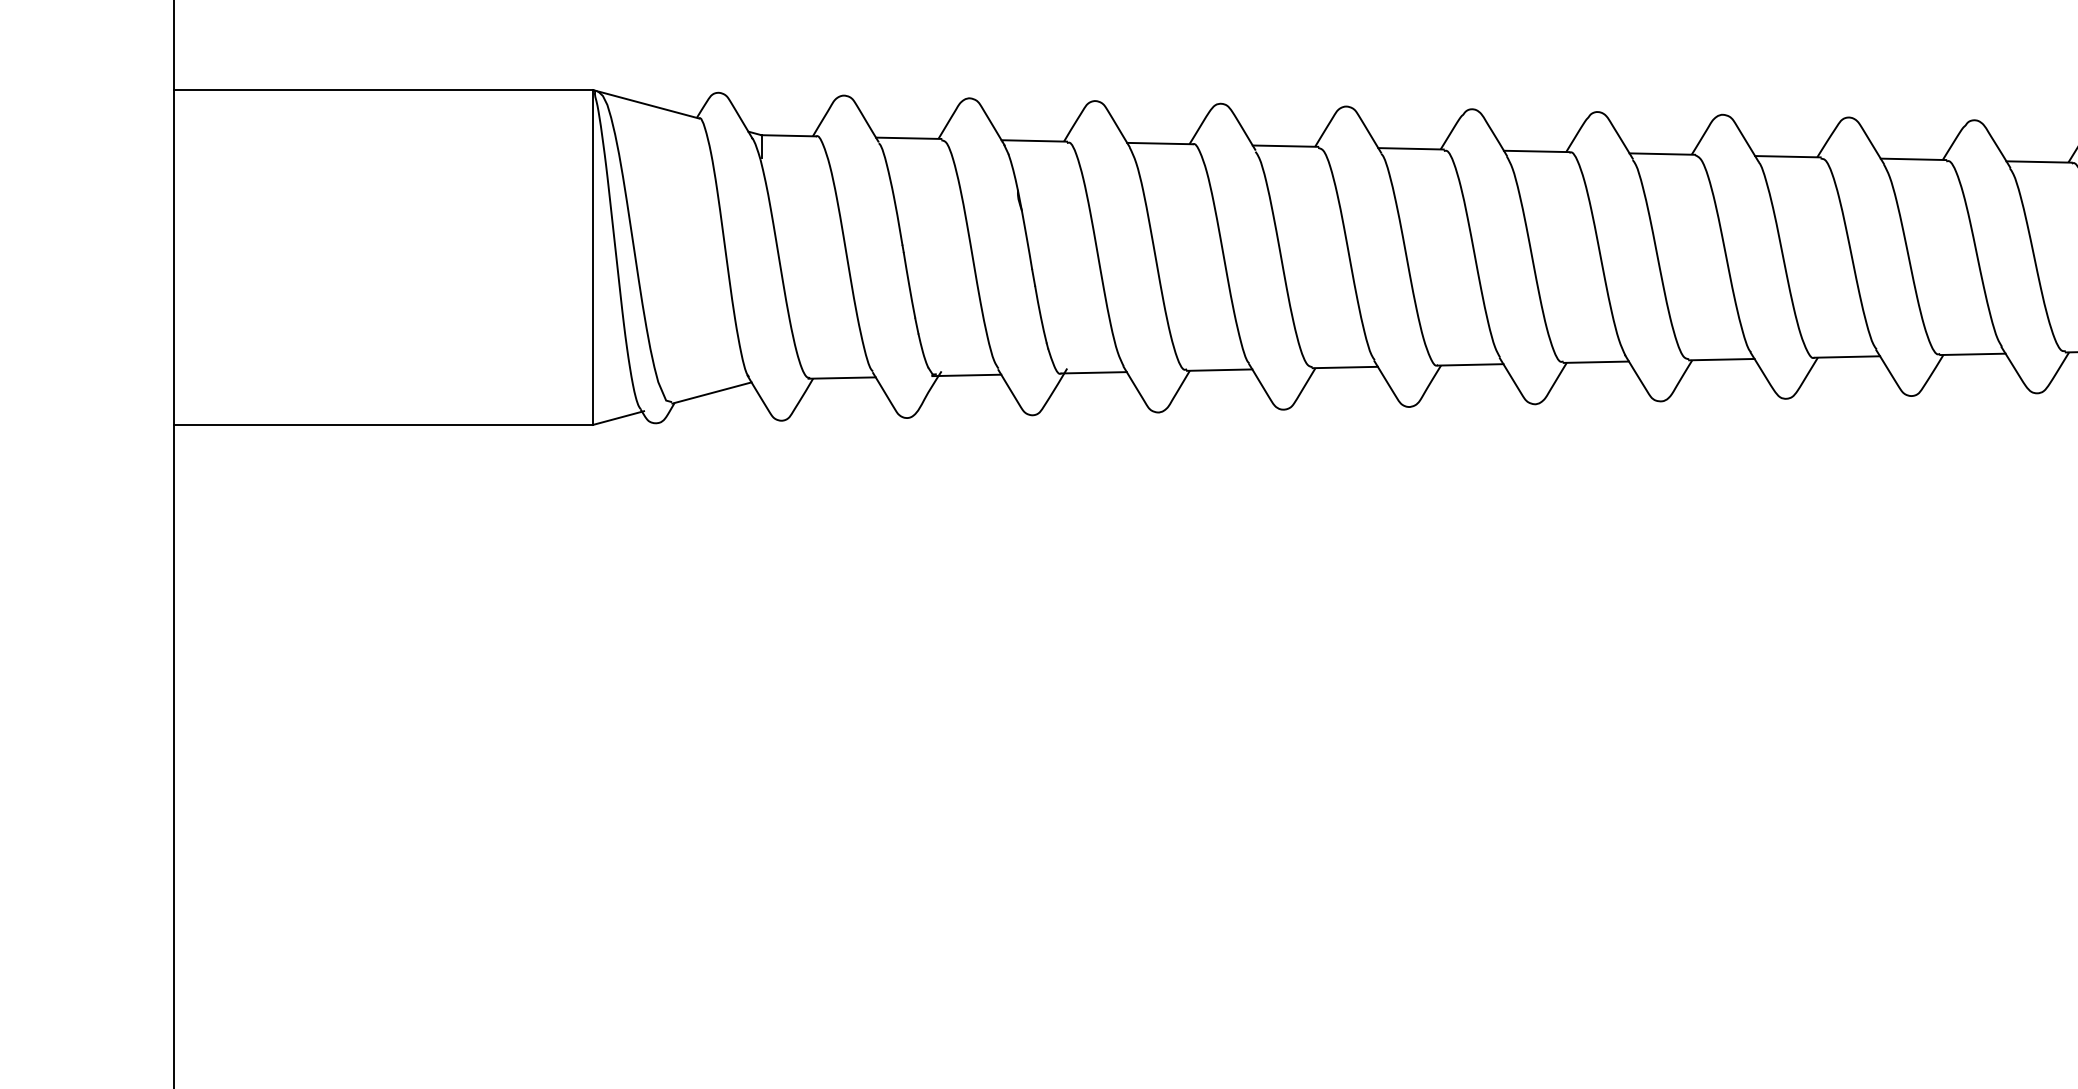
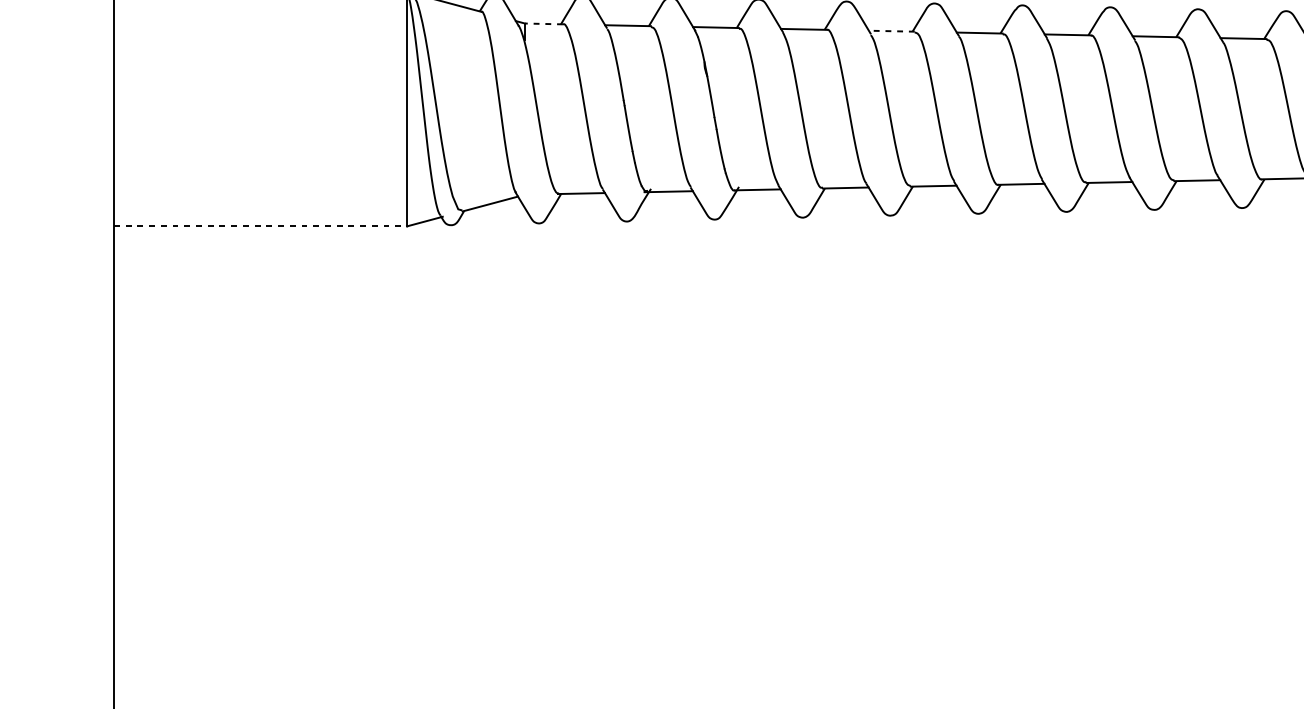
line: (788, 135) -> (543, 23), solid -> dashed
line: (1285, 146) -> (891, 31), solid -> dashed
line: (384, 424) -> (261, 226), solid -> dashed

